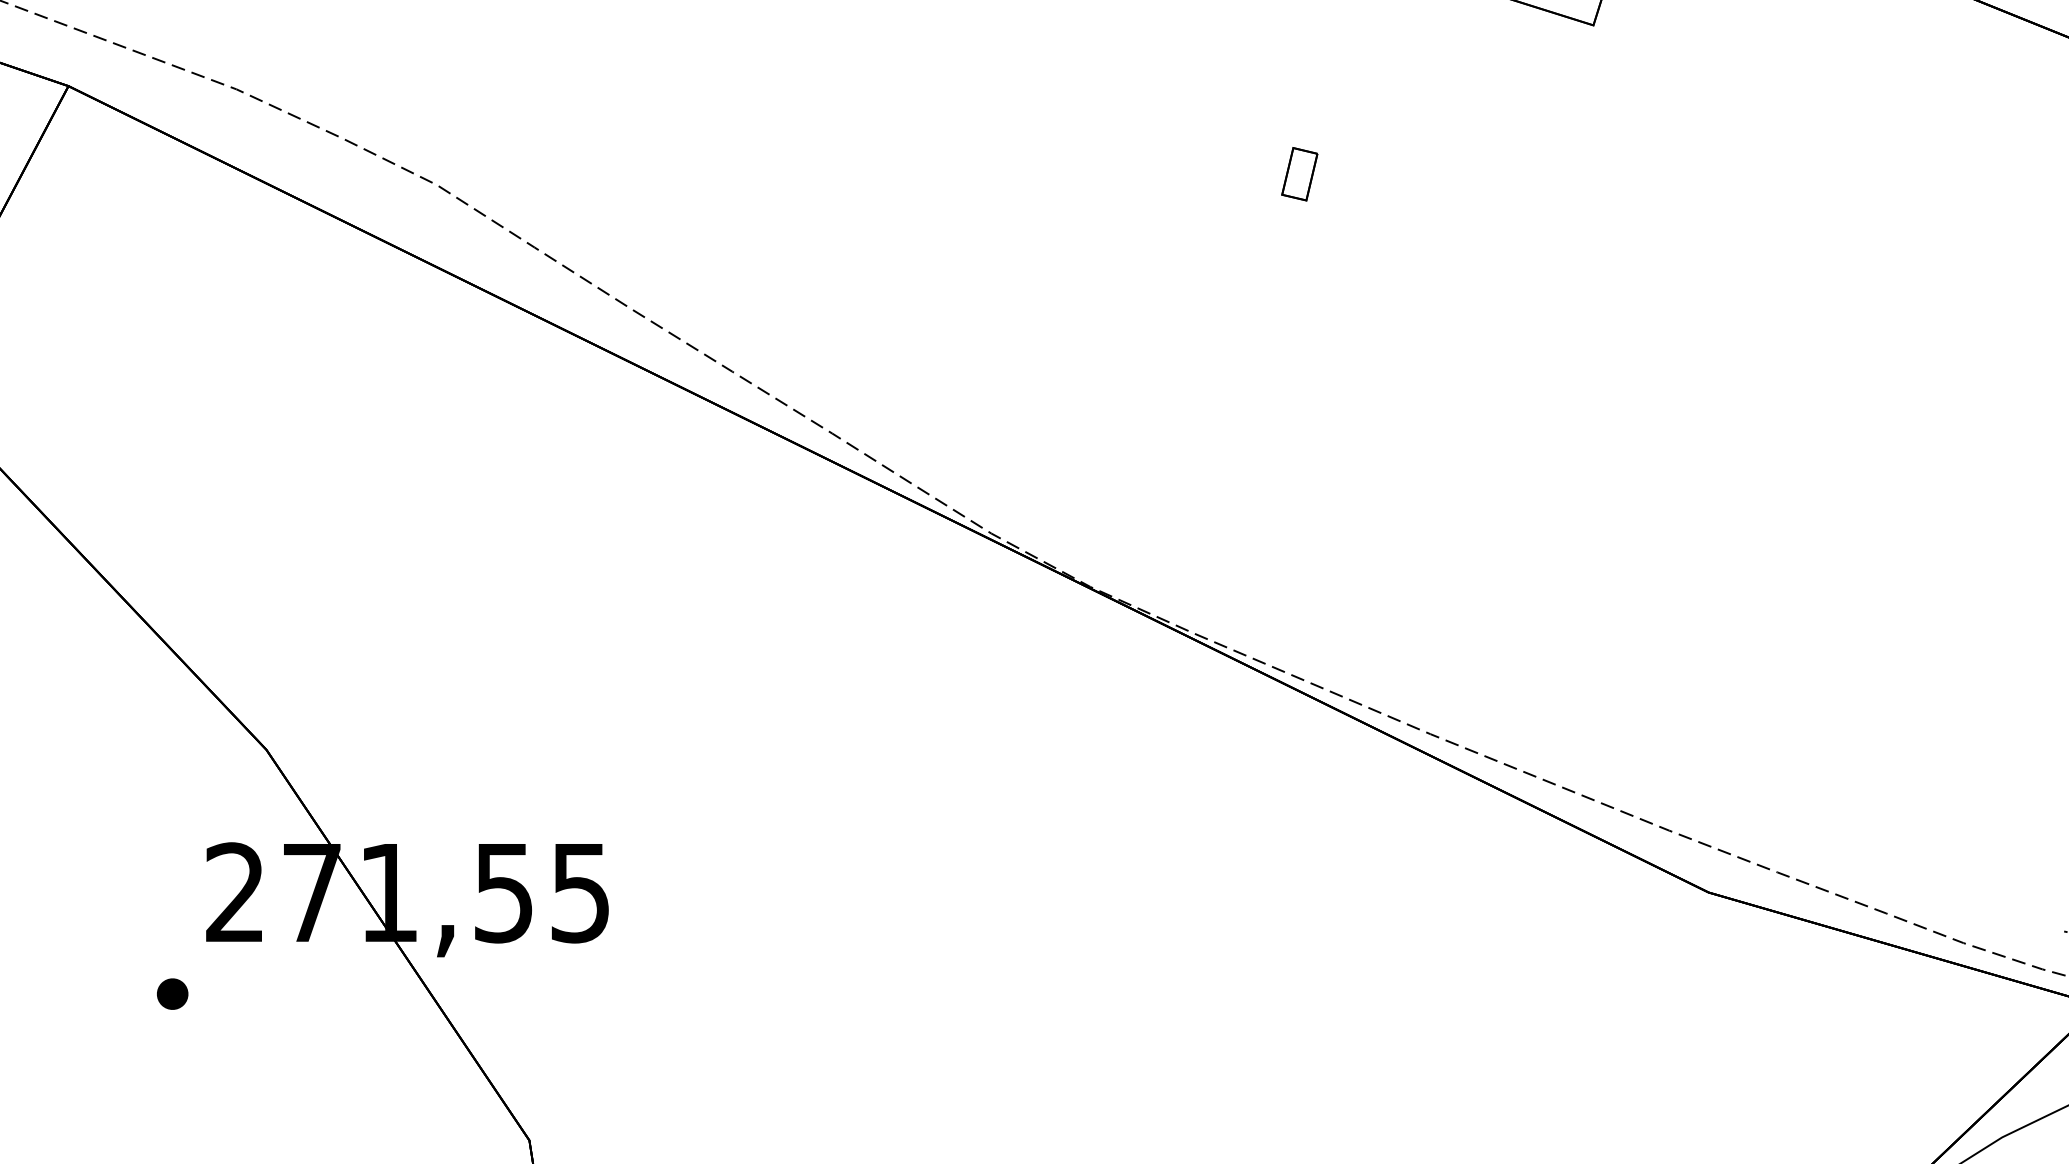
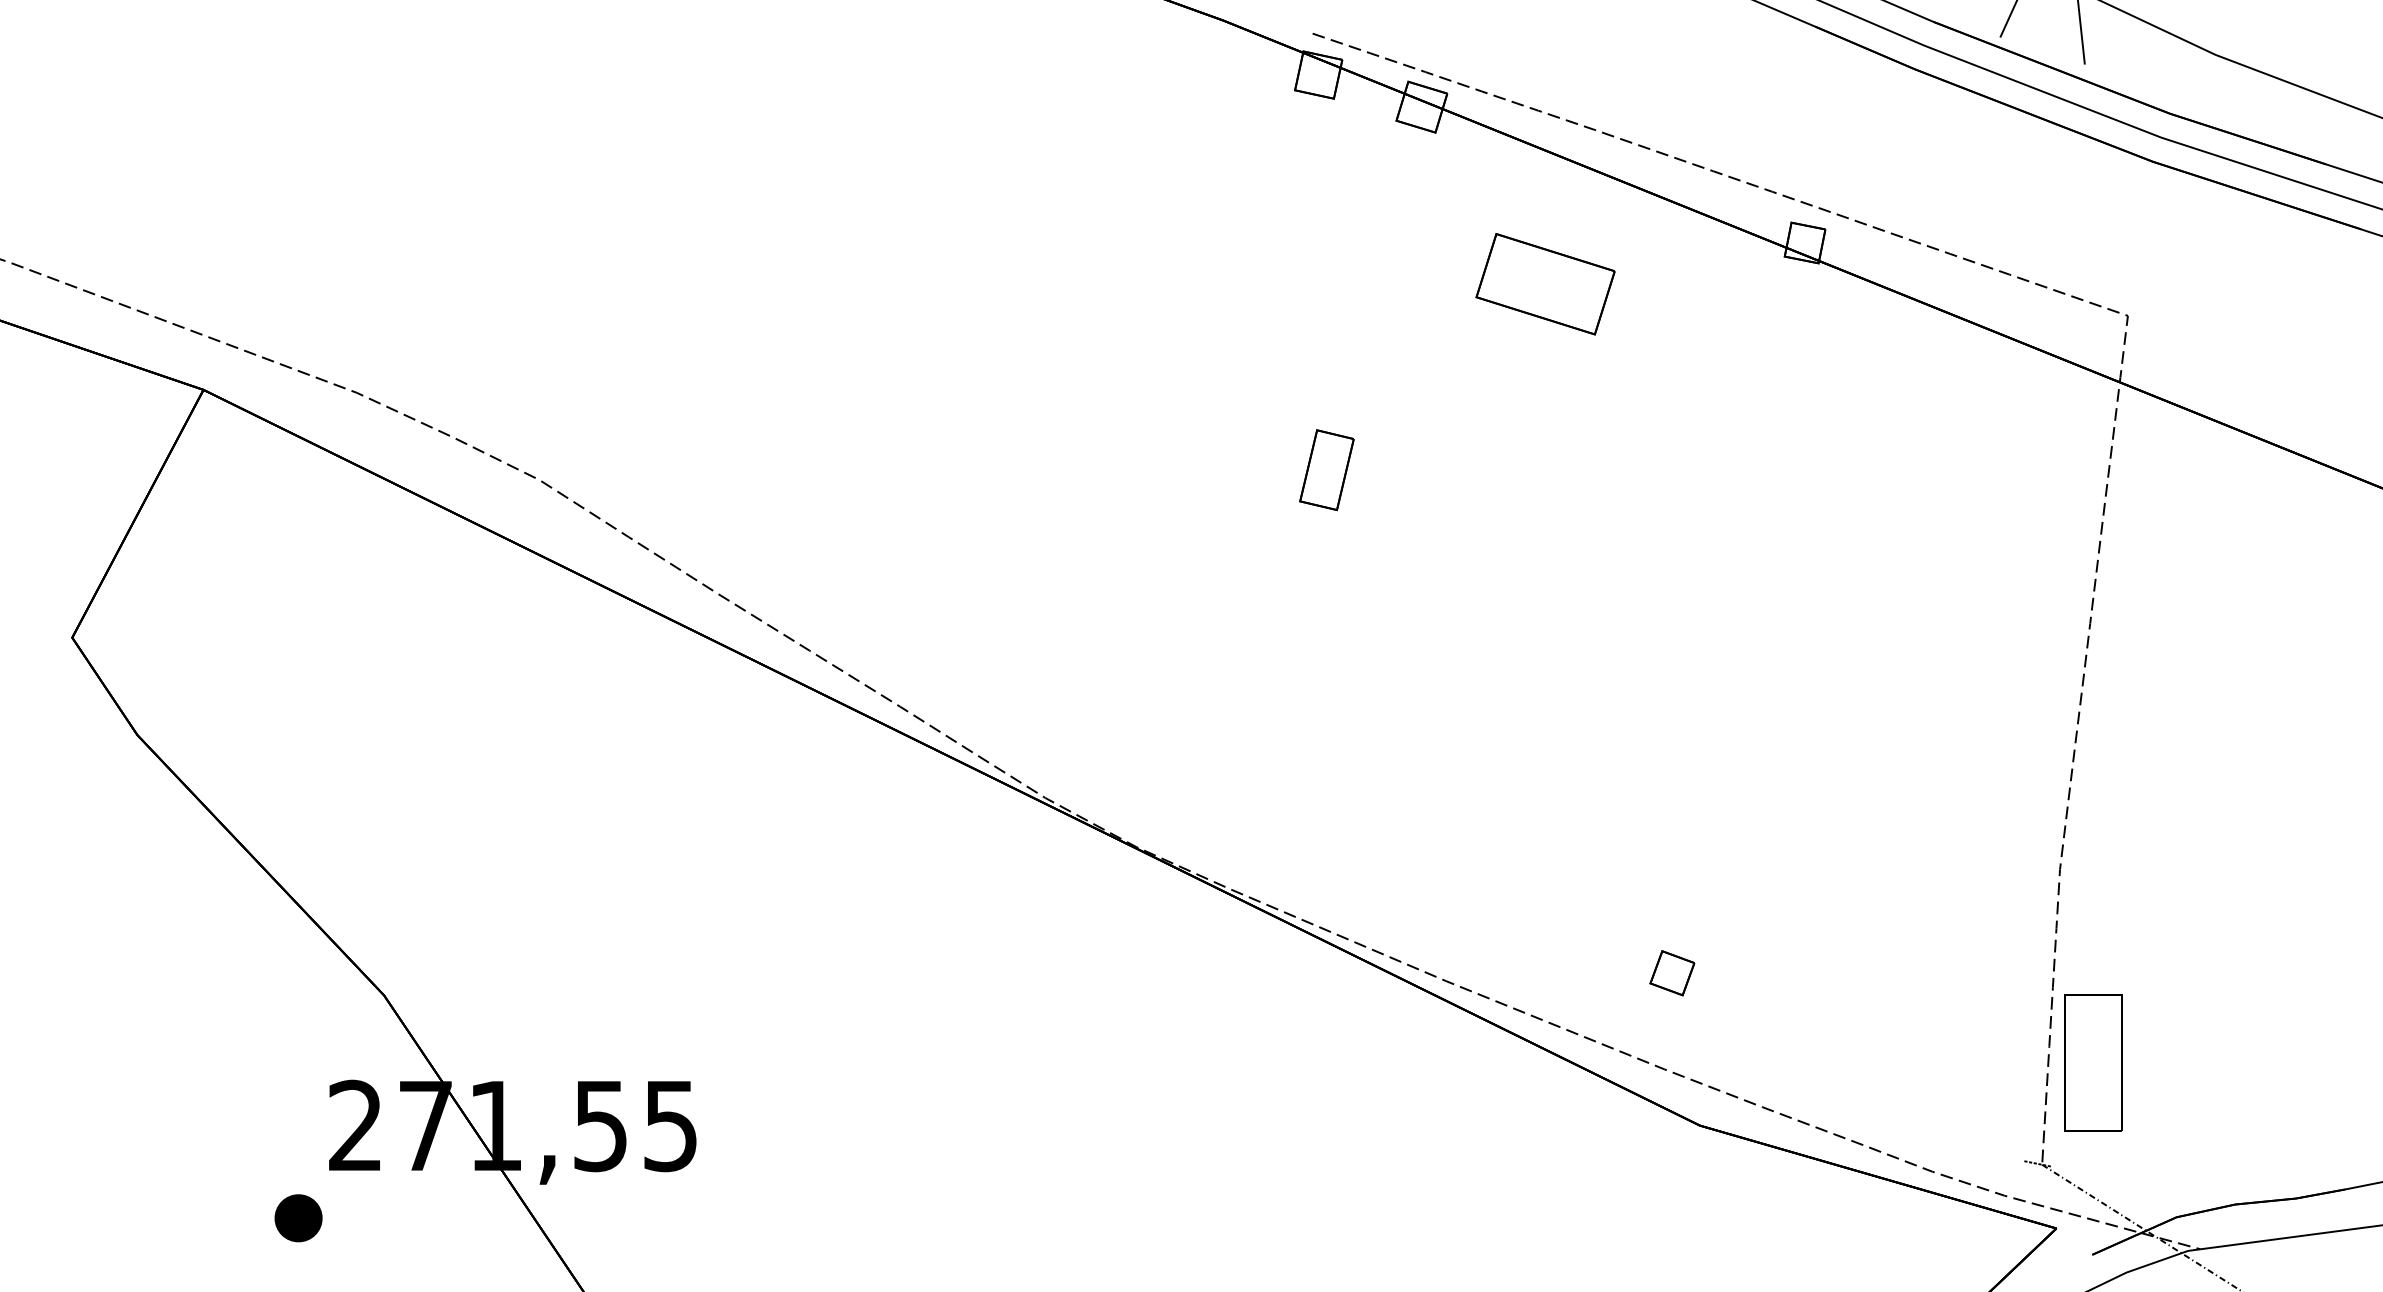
part: (1299, 174) -> (1326, 470), size x1.67
part: (1678, 725) -> (1672, 973), added
part: (172, 994) -> (298, 1218), size x1.67

